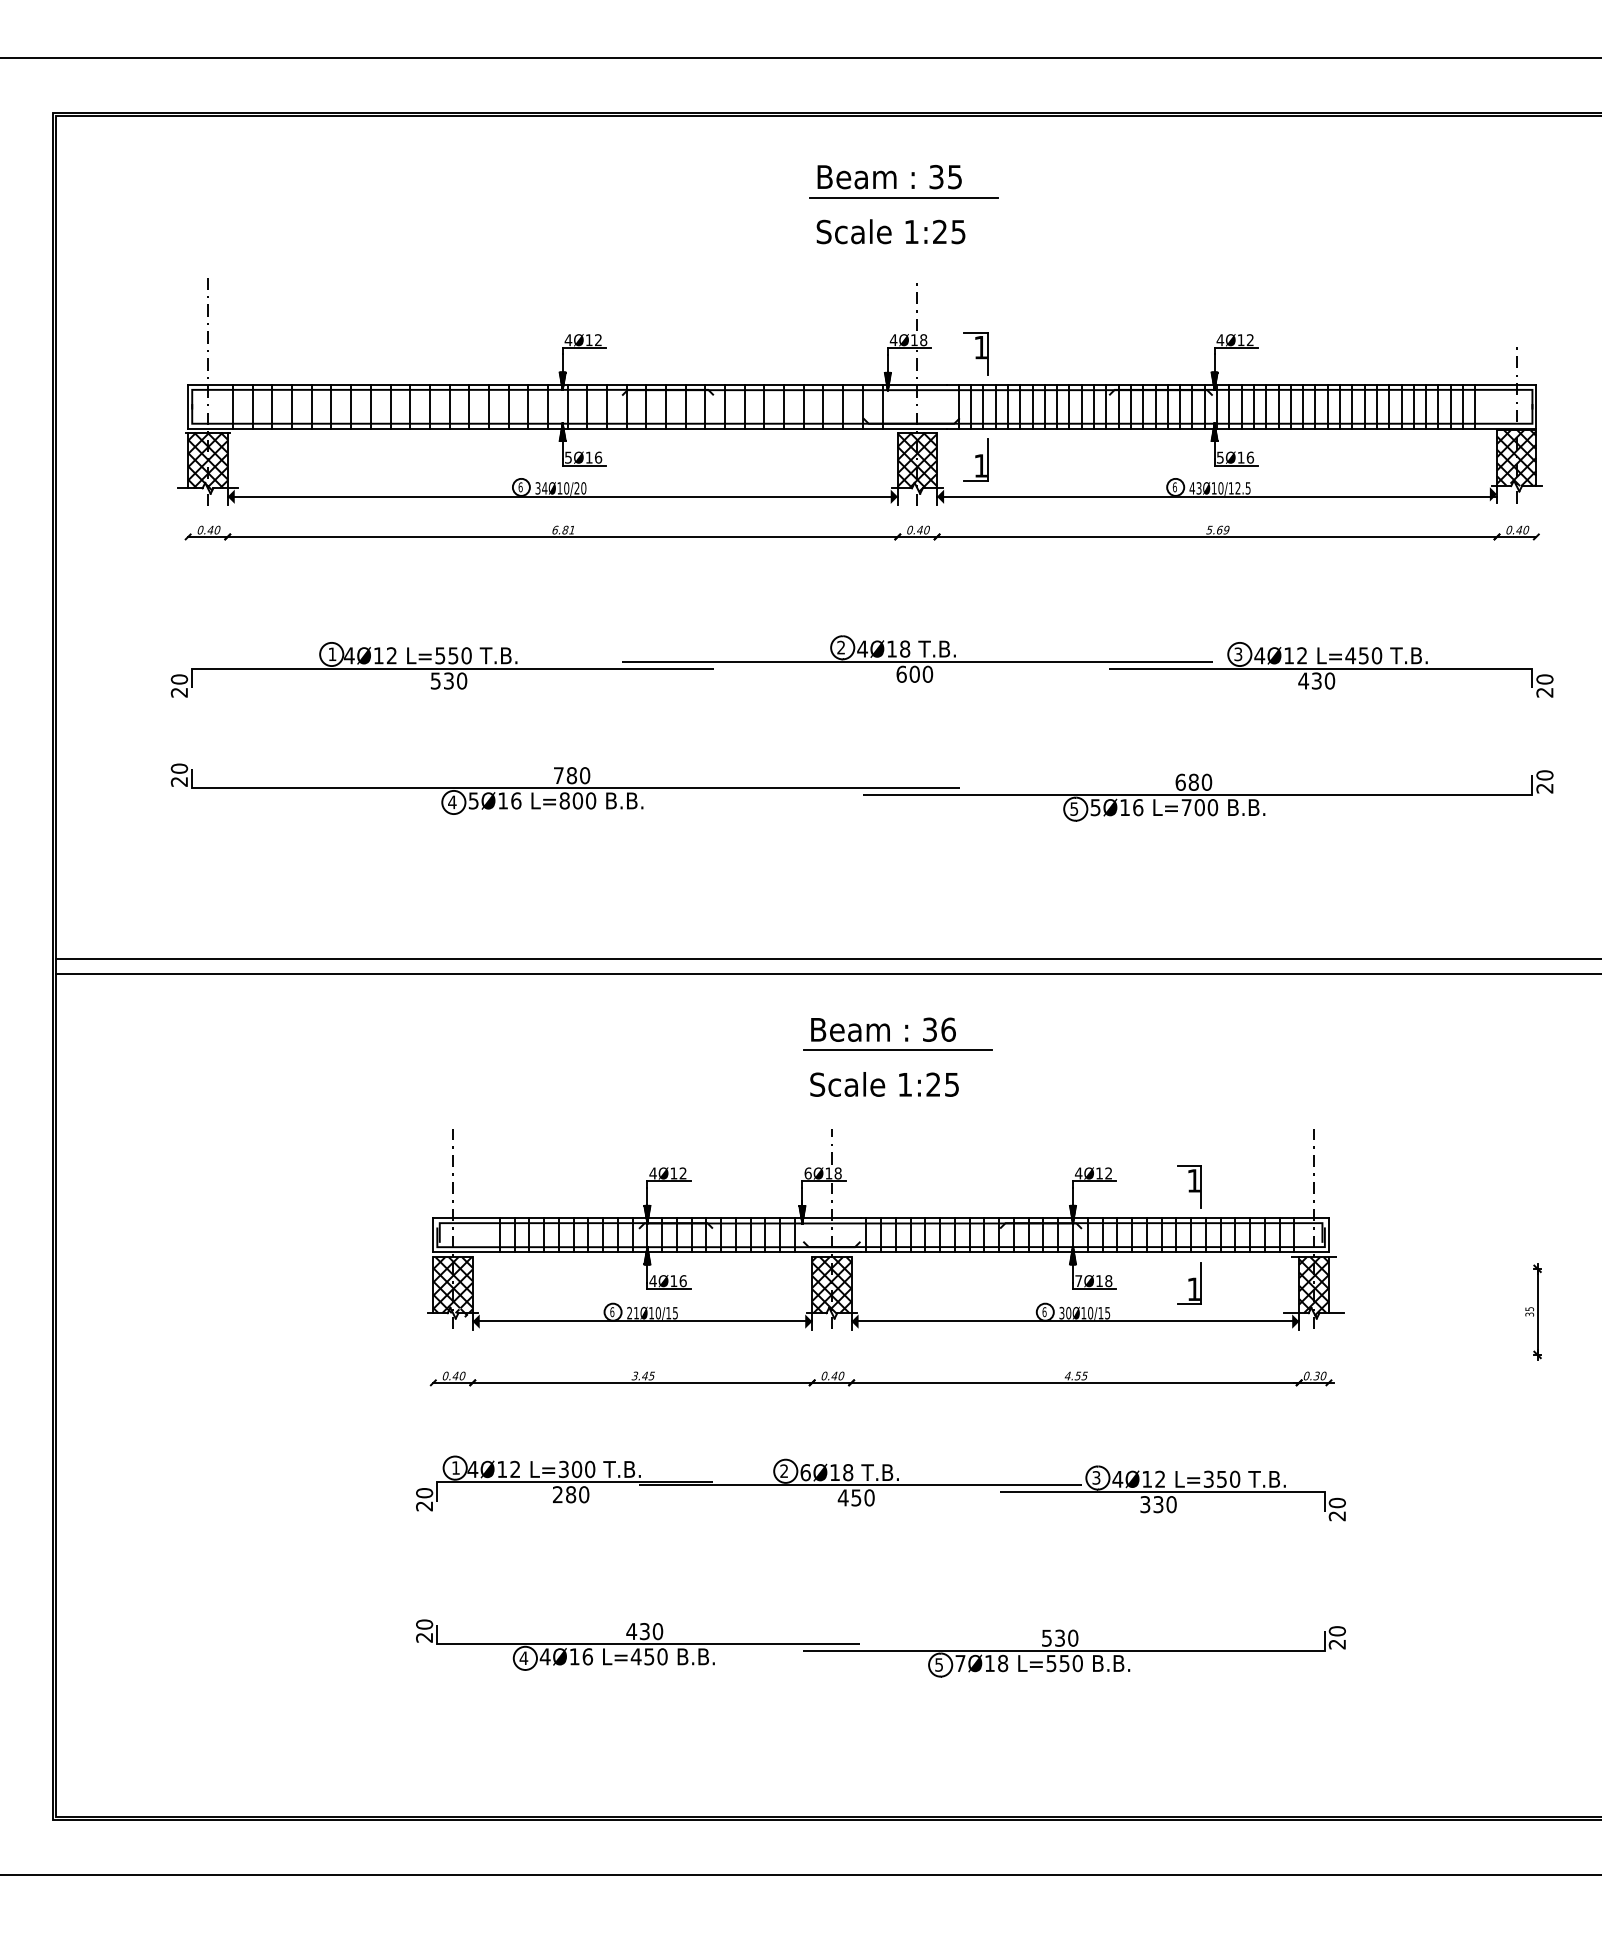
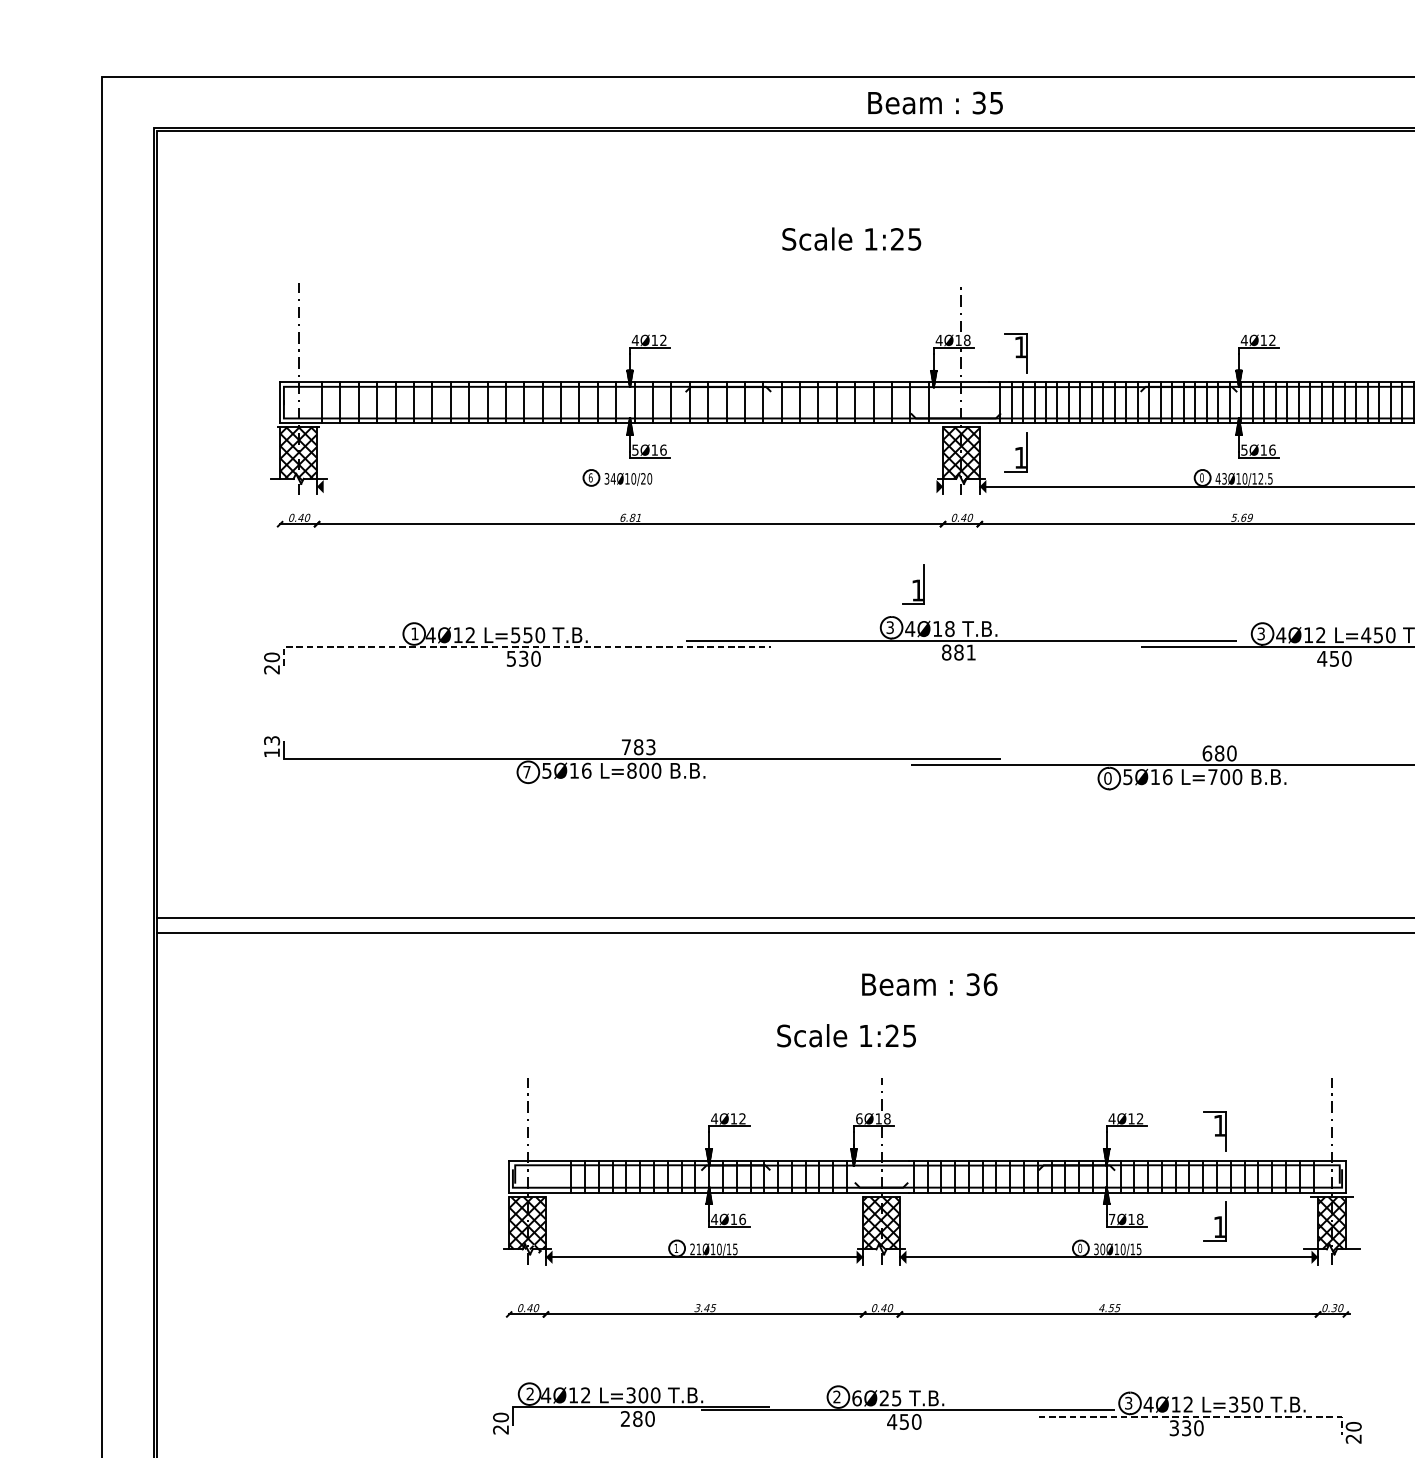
text: (889, 177) -> (935, 103), moved
line: (904, 197) -> (949, 207), removed
text: (890, 231) -> (851, 238), moved
text: (1174, 486) -> (1201, 477), 6 -> 0
line: (562, 496) -> (629, 486), removed
part: (865, 601) -> (912, 584), added
text: (841, 647) -> (890, 627), 2 -> 3
line: (442, 668) -> (517, 647), solid -> dashed
text: (914, 673) -> (958, 651), 600 -> 881
text: (1316, 680) -> (1334, 658), 430 -> 450
text: (179, 774) -> (272, 746), 20 -> 13
text: (585, 775) -> (651, 747), 780 -> 783
text: (452, 802) -> (527, 772), 4 -> 7
text: (1074, 808) -> (1108, 777), 5 -> 0
line: (897, 1050) -> (942, 1003), removed
text: (884, 1084) -> (846, 1035), moved
text: (1044, 1311) -> (1080, 1247), 6 -> 0
text: (612, 1312) -> (676, 1248), 6 -> 1
text: (455, 1467) -> (529, 1393), 1 -> 2
text: (841, 1472) -> (890, 1398), 6Ø18 -> 6Ø25
line: (1173, 1492) -> (1200, 1416), solid -> dashed

